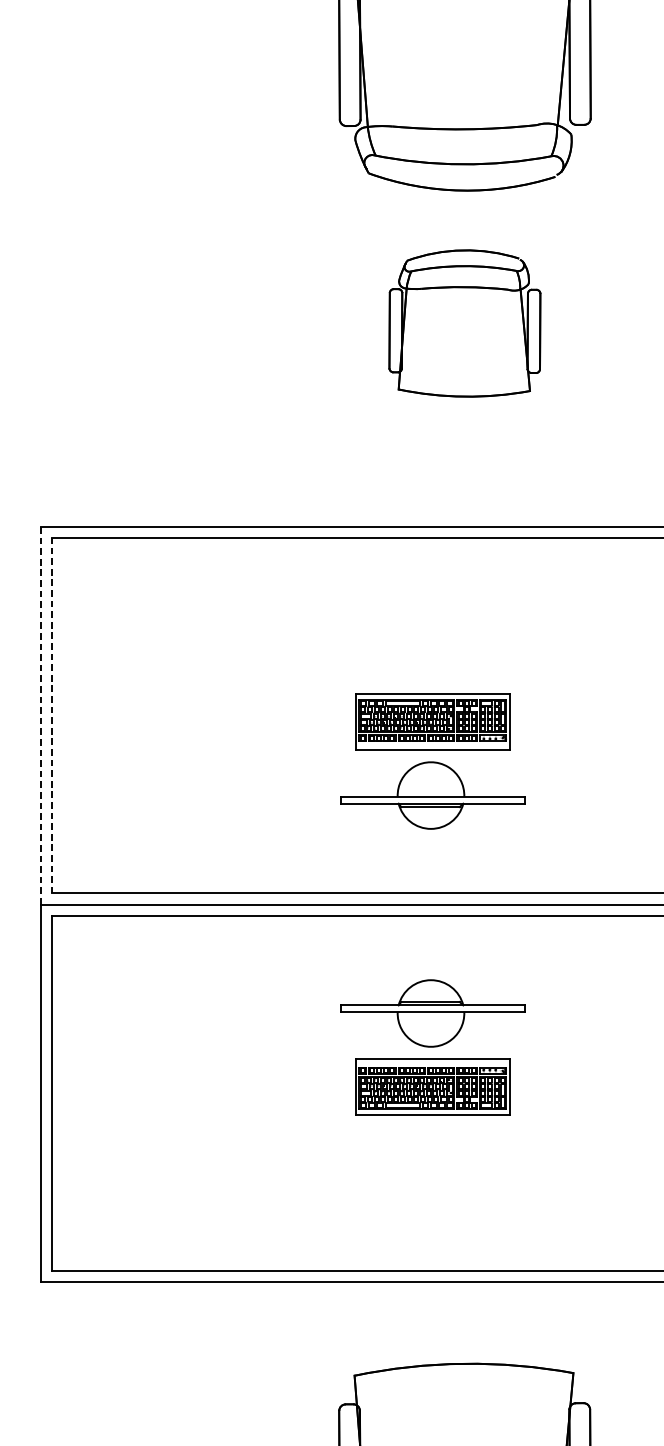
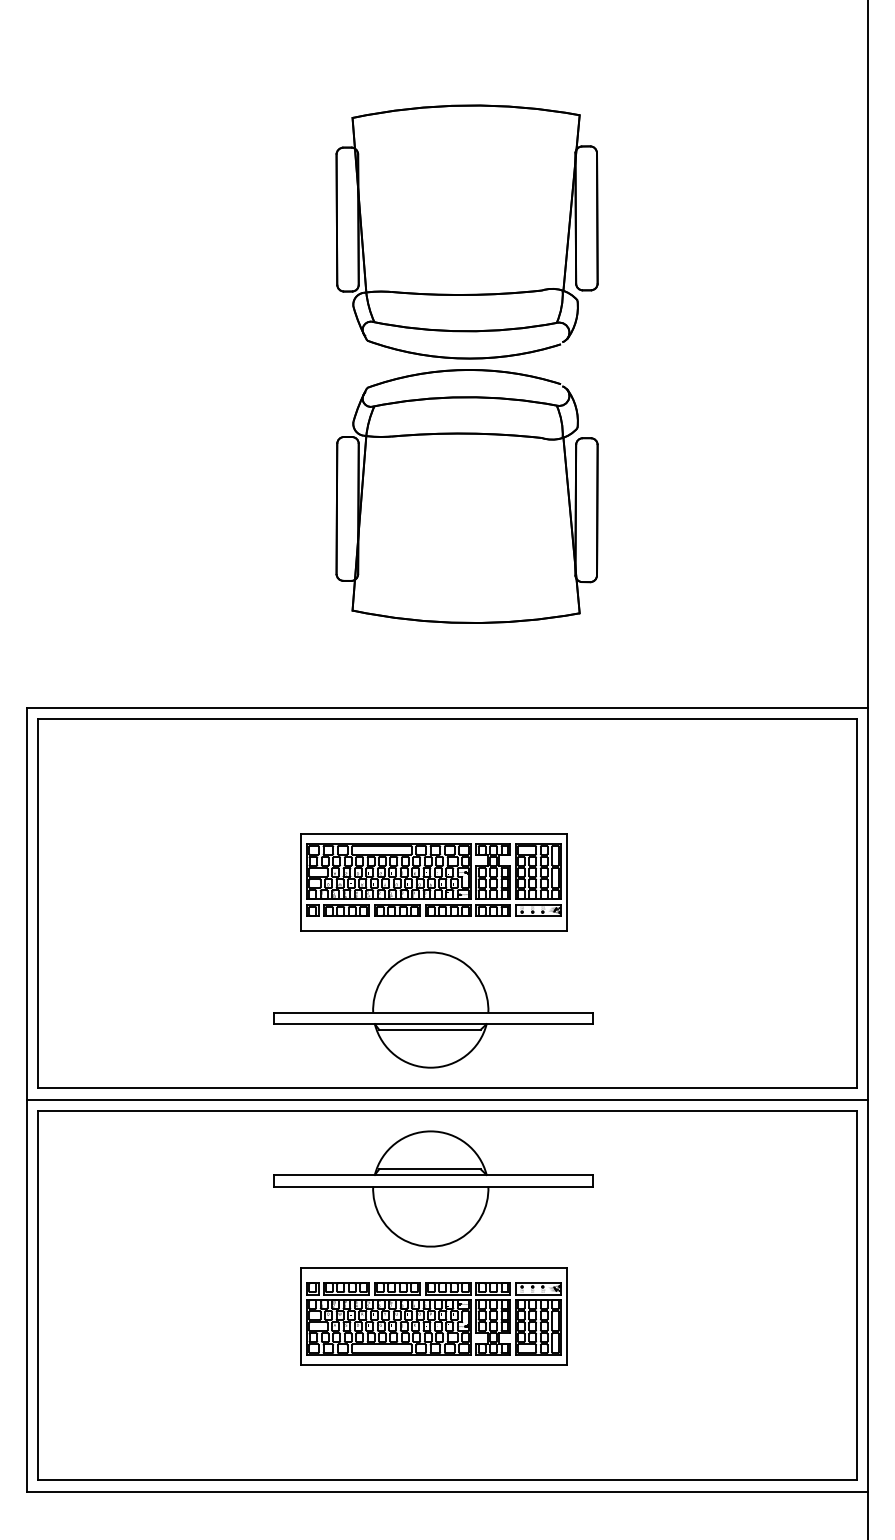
part: (464, 323) -> (466, 496), size x1.67
line: (40, 715) -> (26, 903), dashed -> solid
line: (51, 715) -> (38, 903), dashed -> solid
part: (432, 760) -> (433, 950), size x1.67
part: (432, 1047) -> (433, 1247), size x1.67

